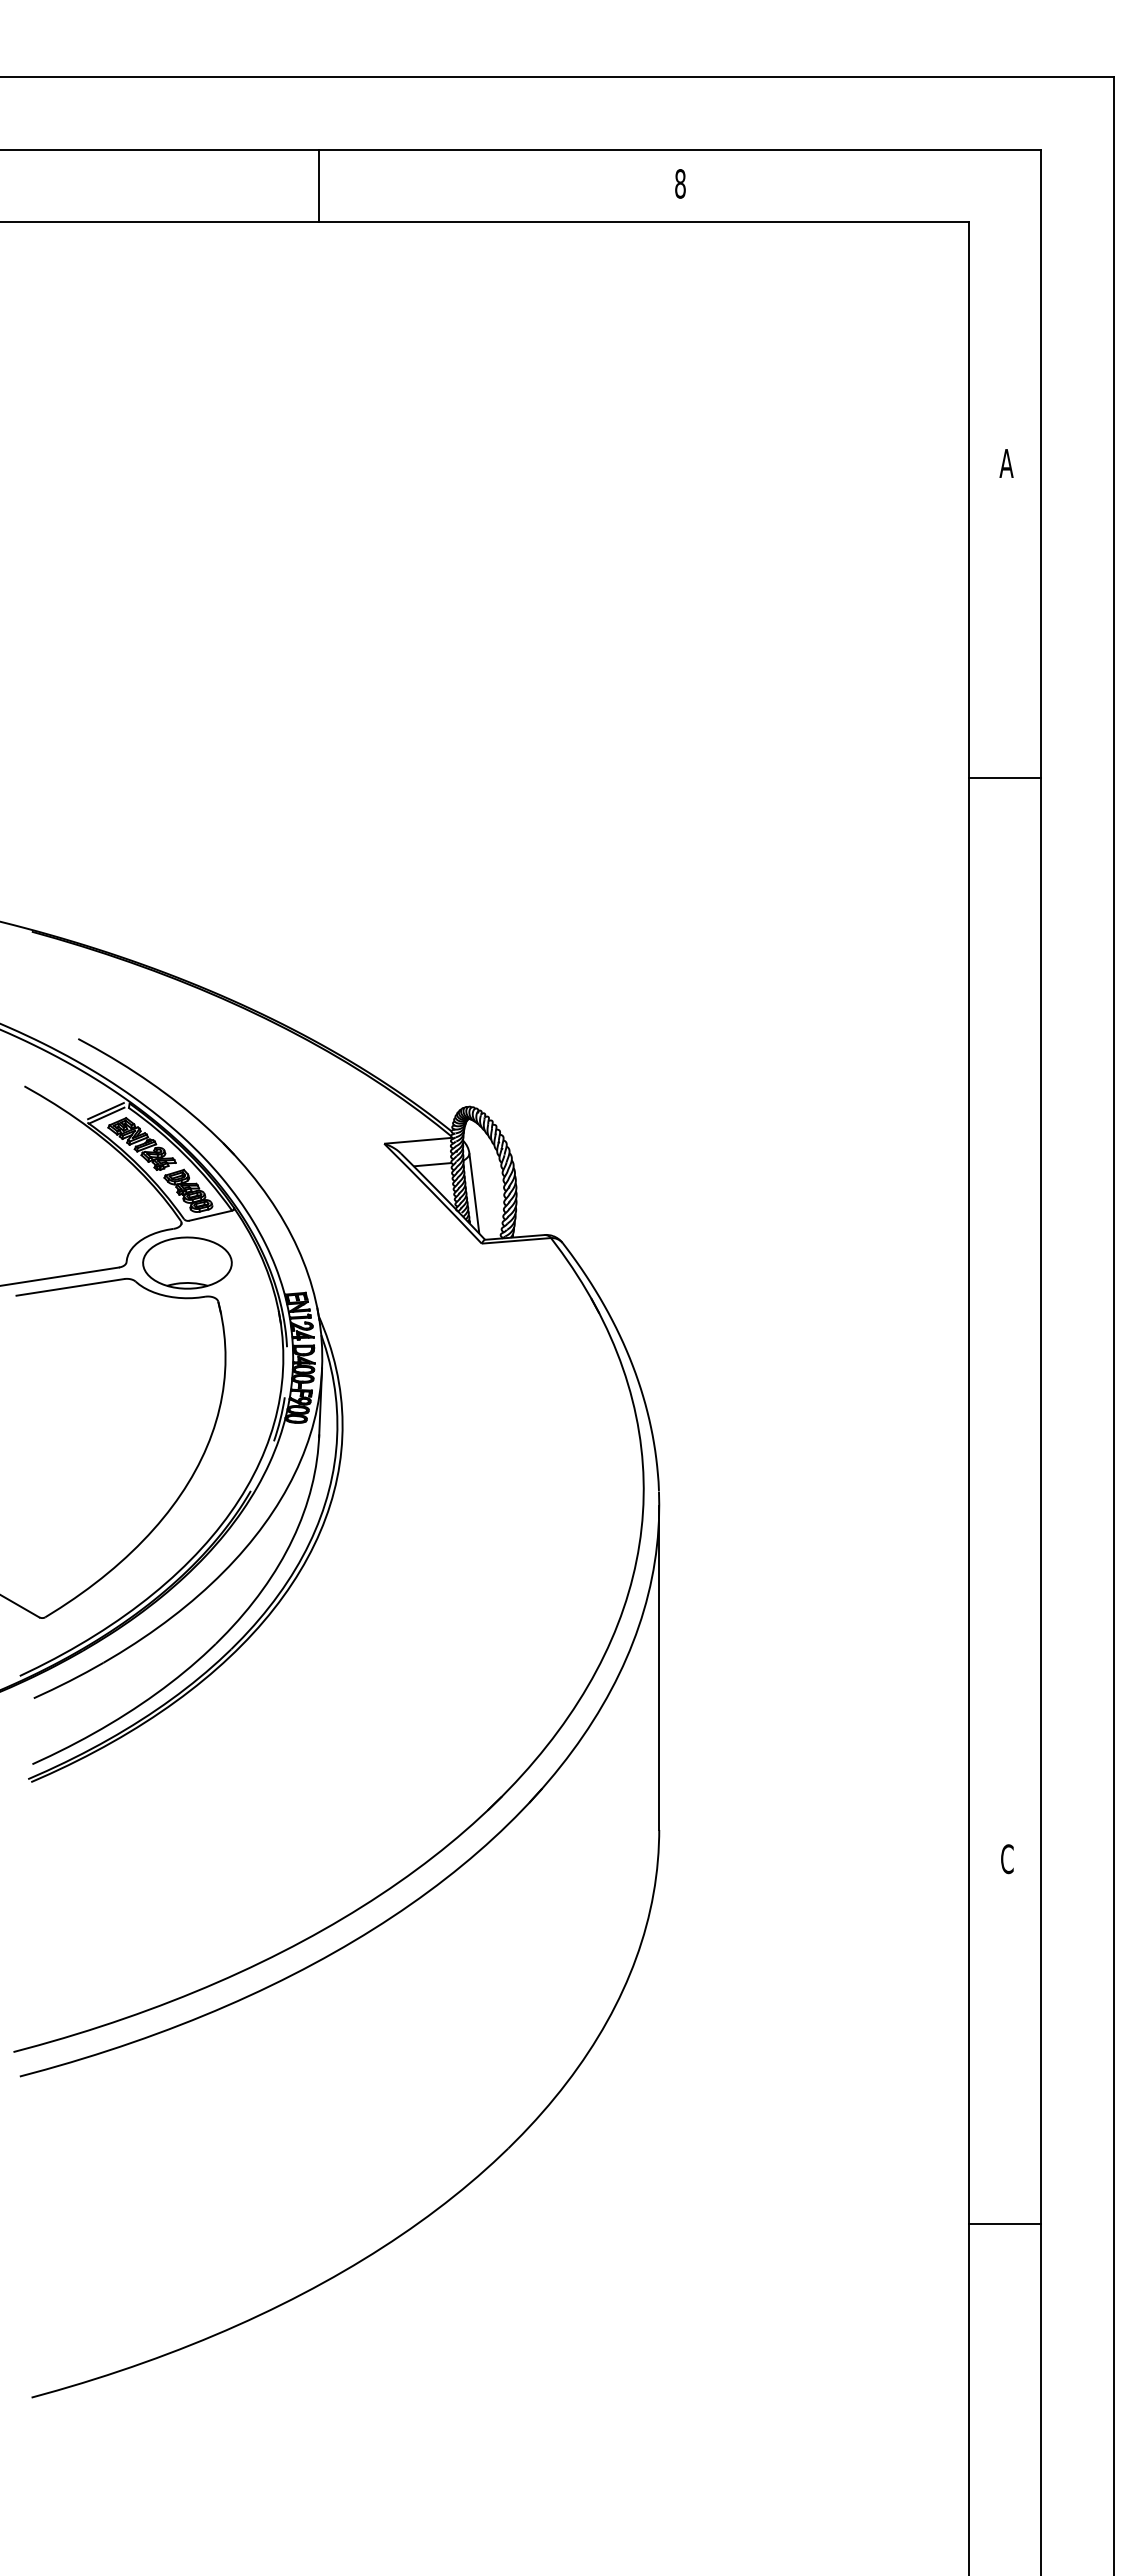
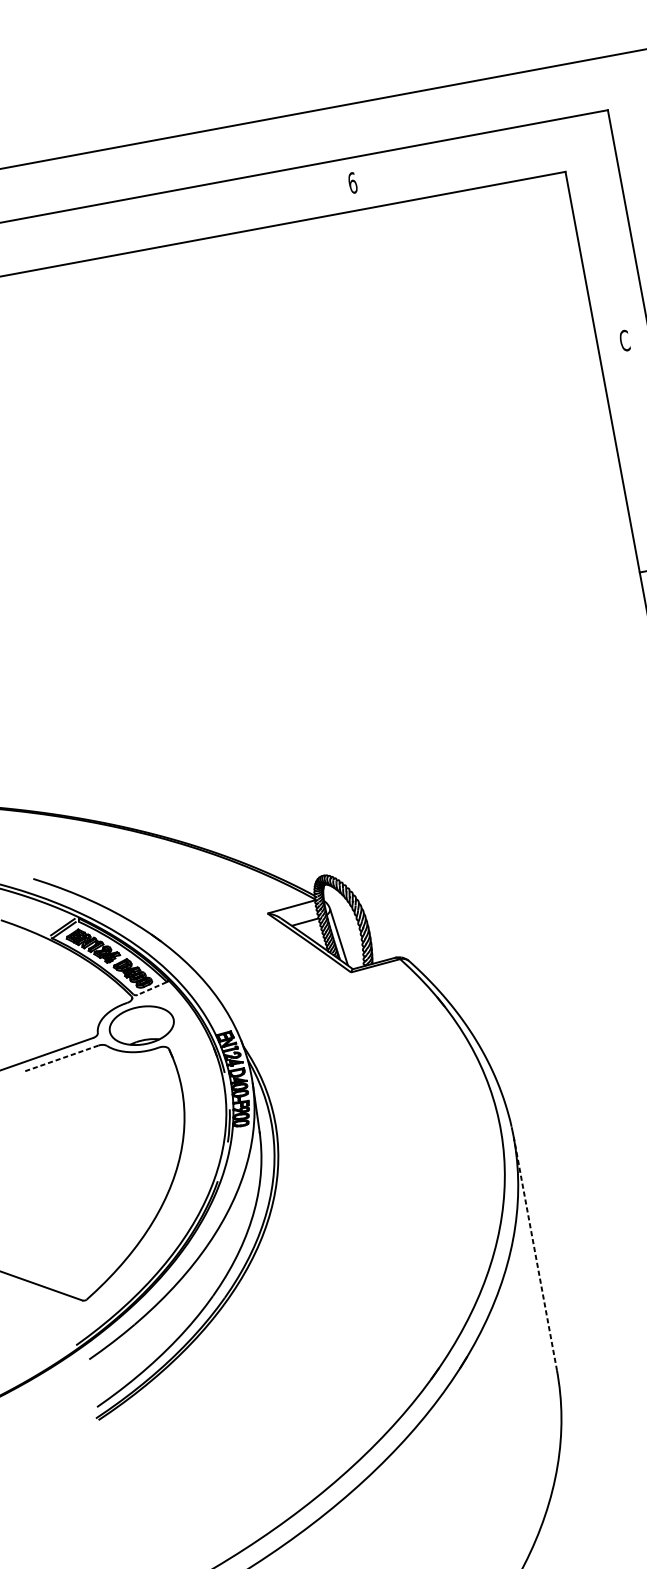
text: (680, 183) -> (352, 182), 8 -> 6
line: (318, 185) -> (92, 232), removed
text: (1006, 463) -> (624, 340), A -> C
line: (210, 1215) -> (152, 988), solid -> dashed
line: (70, 1287) -> (60, 1058), solid -> dashed
line: (659, 1667) -> (535, 1253), solid -> dashed

